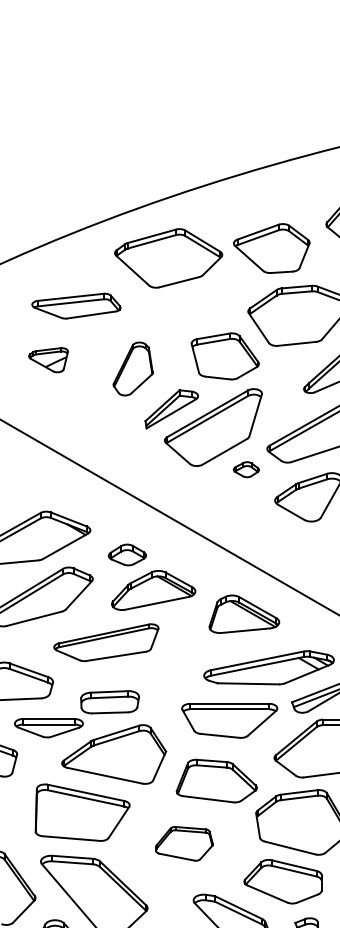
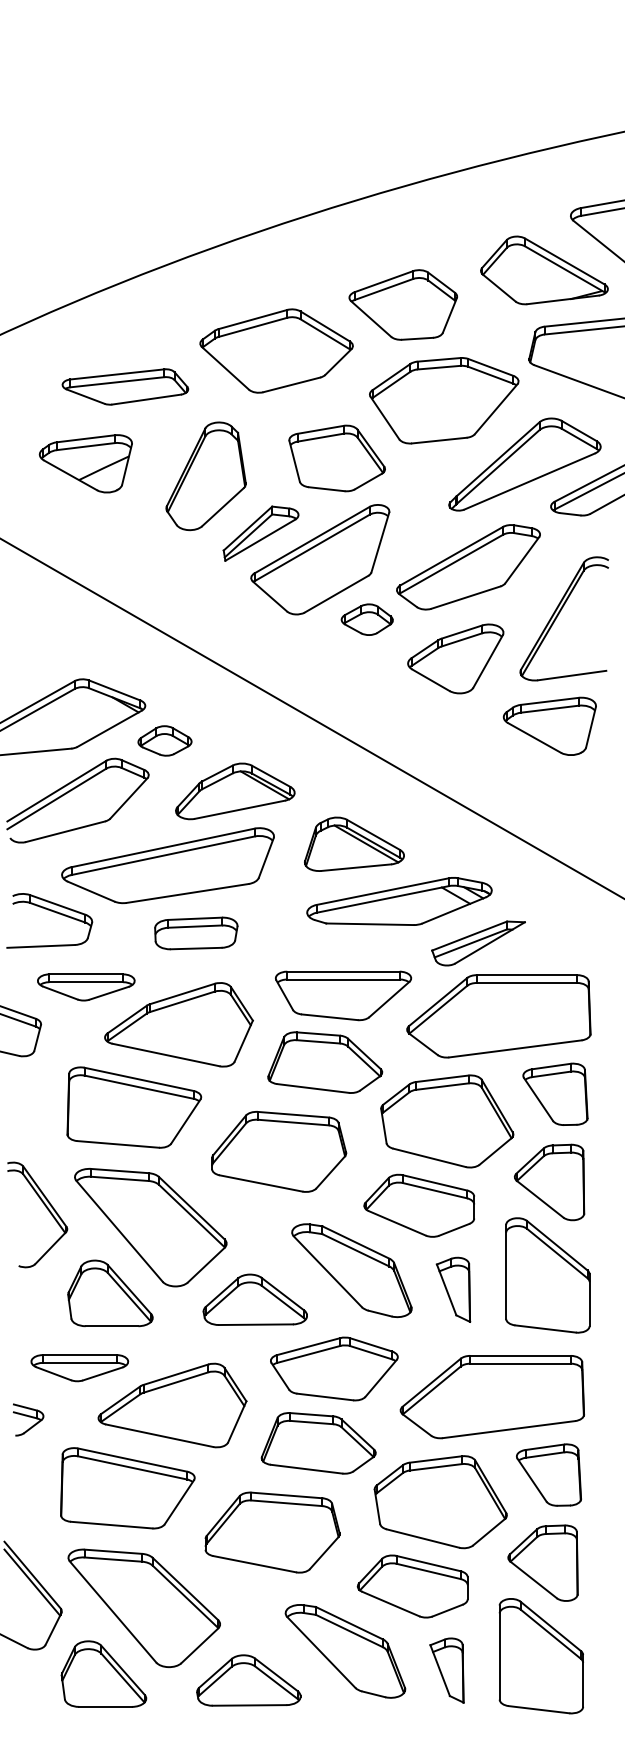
part: (168, 258) -> (276, 350), moved
part: (48, 359) -> (85, 463), size x1.67
part: (132, 369) -> (205, 476), size x1.43
part: (245, 469) -> (366, 619), size x1.43
part: (127, 554) -> (164, 740), moved
part: (244, 613) -> (354, 843), moved
part: (106, 642) -> (167, 865), size x1.43
part: (110, 702) -> (196, 933), moved
part: (229, 720) -> (343, 995), moved
part: (184, 843) -> (279, 1151), size x1.67

